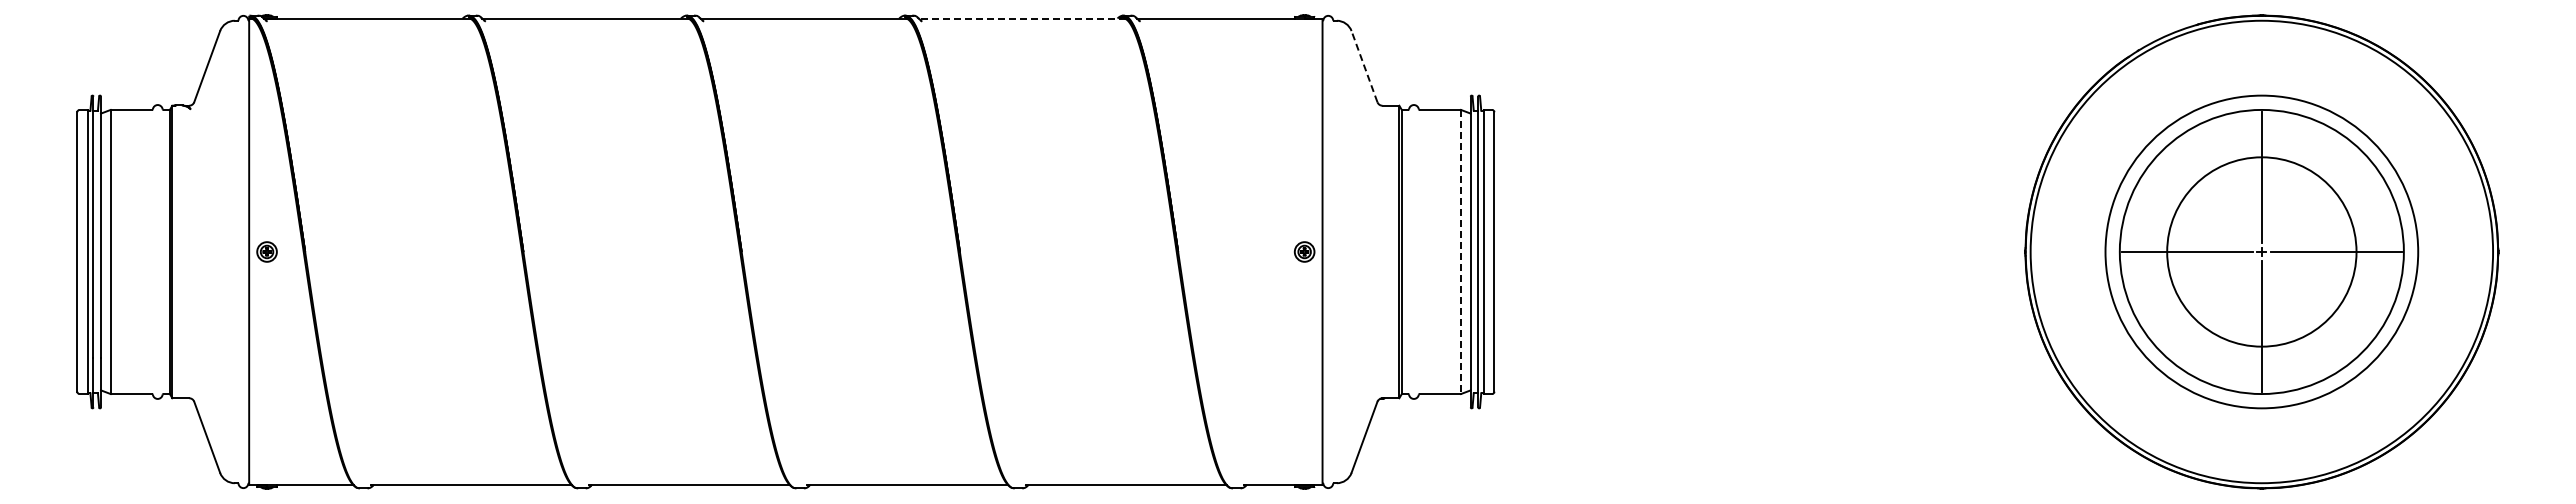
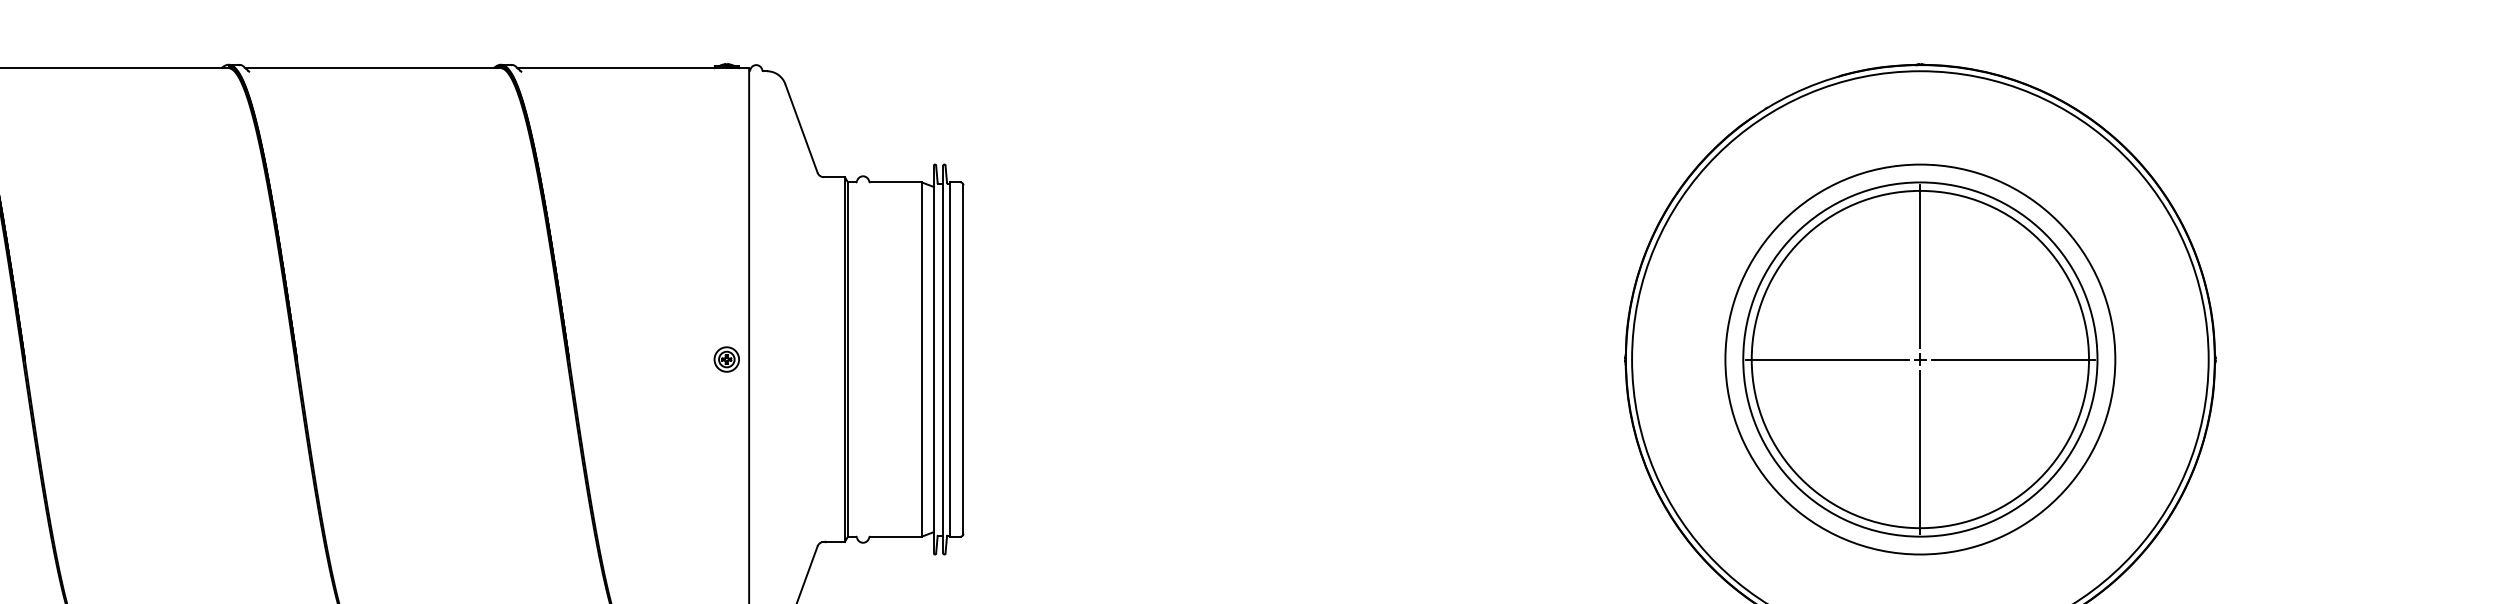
line: (1022, 18) -> (375, 68), dashed -> solid
line: (1364, 66) -> (801, 128), dashed -> solid
circle: (2261, 251) -> (1919, 358), size x1.43
line: (1461, 252) -> (922, 360), dashed -> solid

